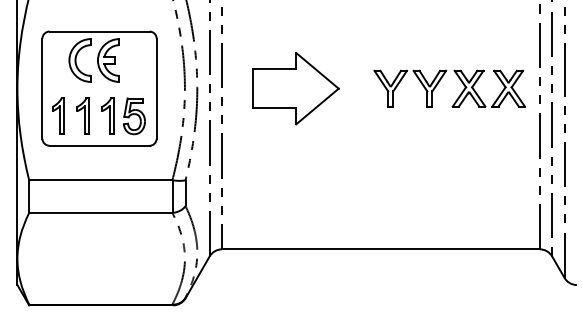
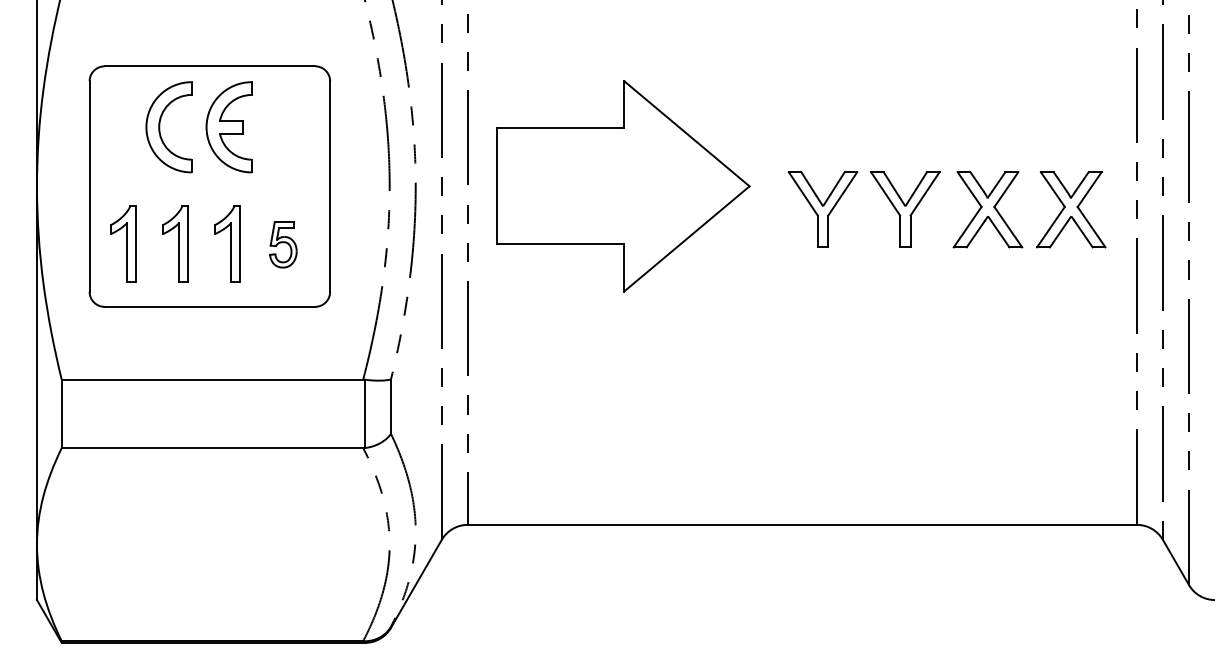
part: (440, 81) -> (927, 194), moved
part: (295, 88) -> (622, 186), size x1.4
part: (134, 116) -> (283, 245), size x0.6

